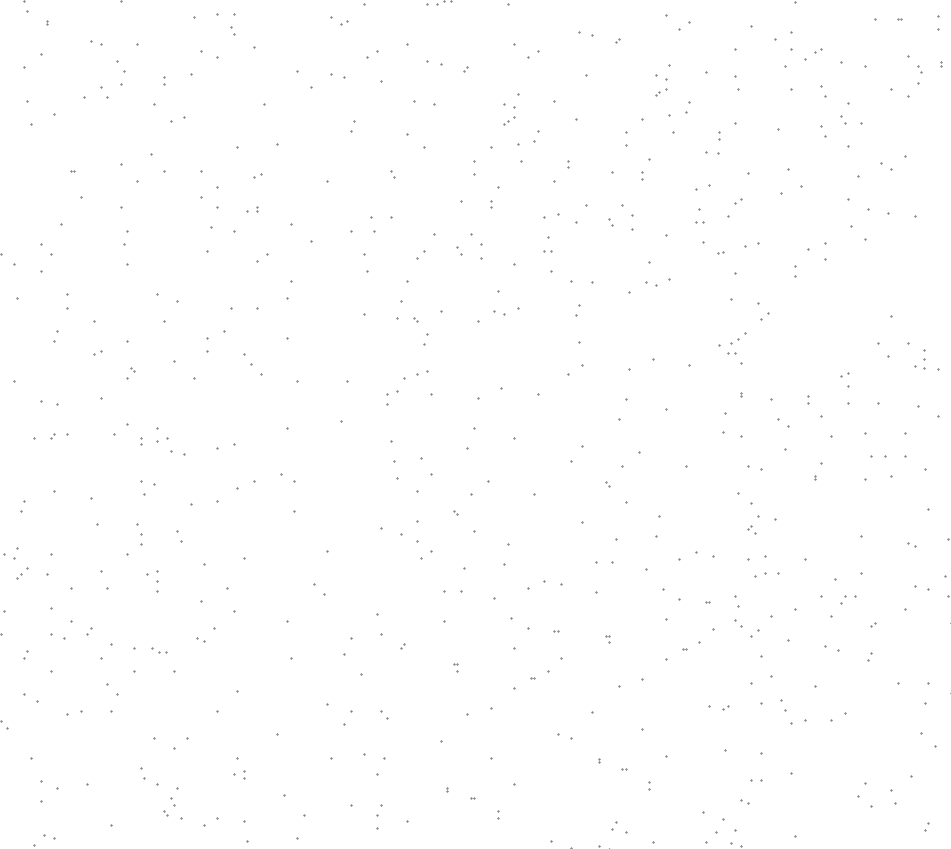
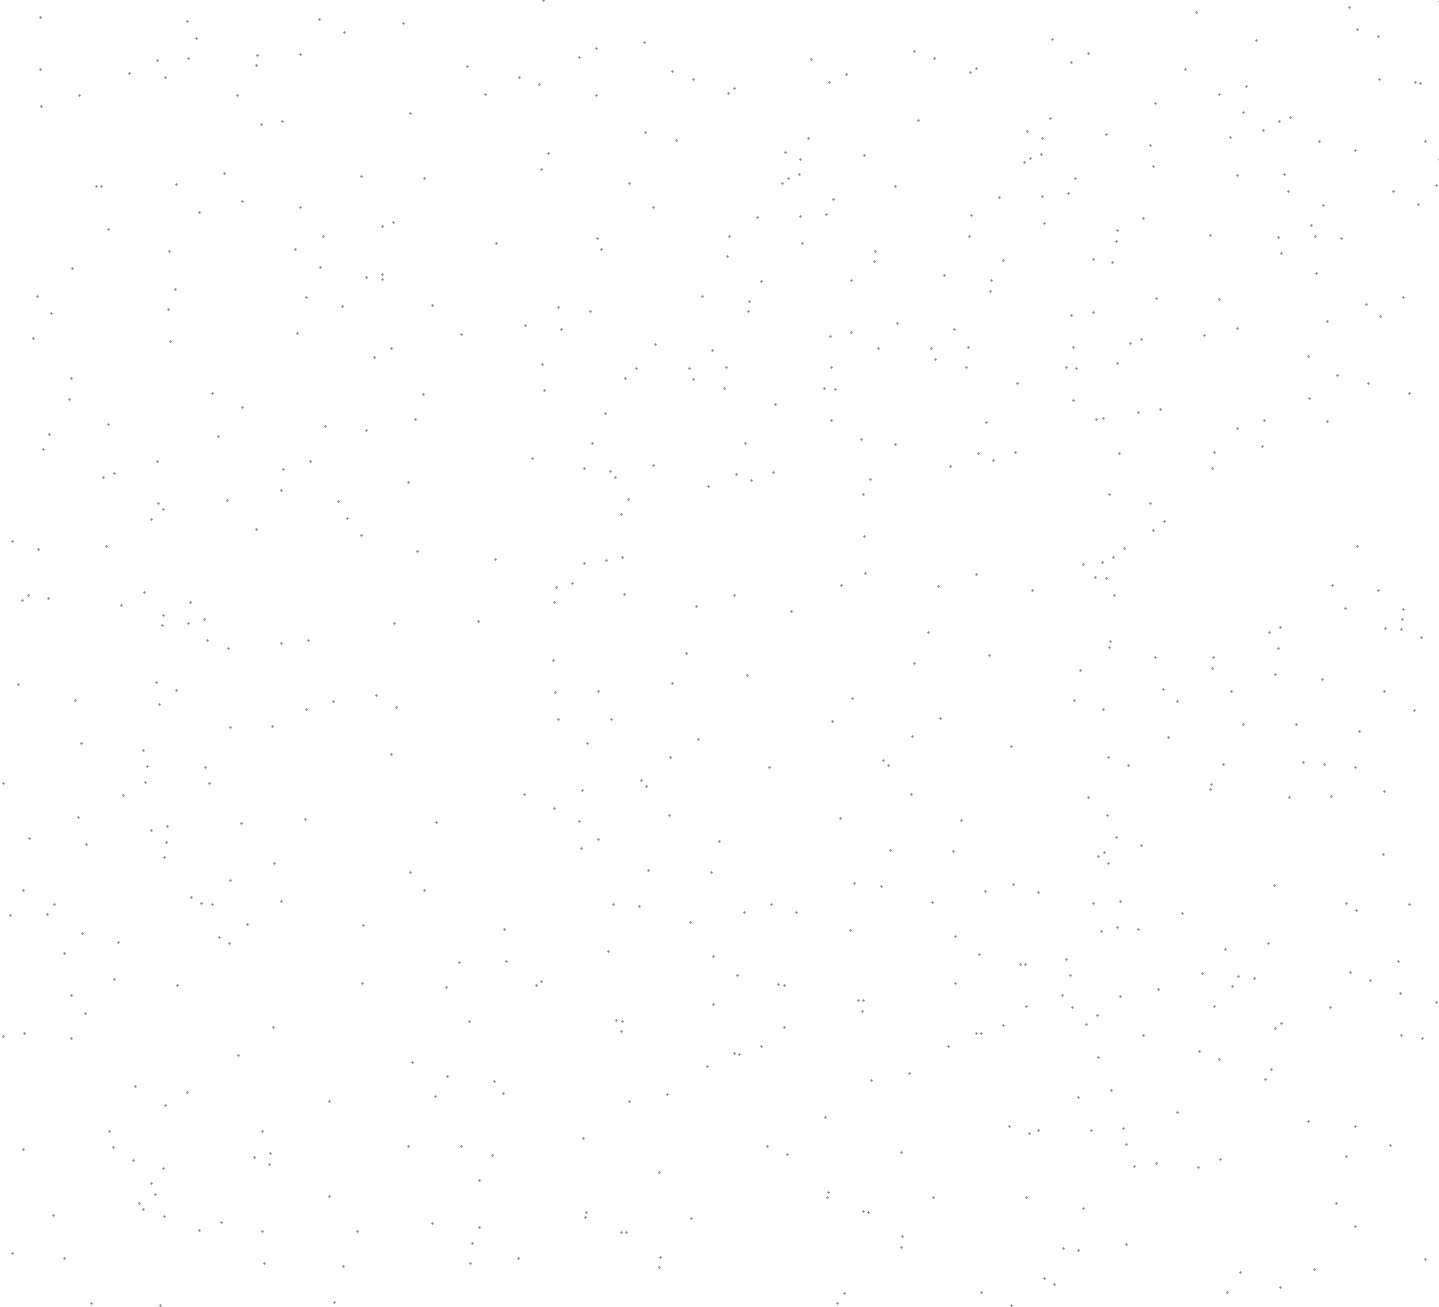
part: (925, 359) -> (1402, 619), size x0.71
part: (159, 650) -> (202, 901), moved

